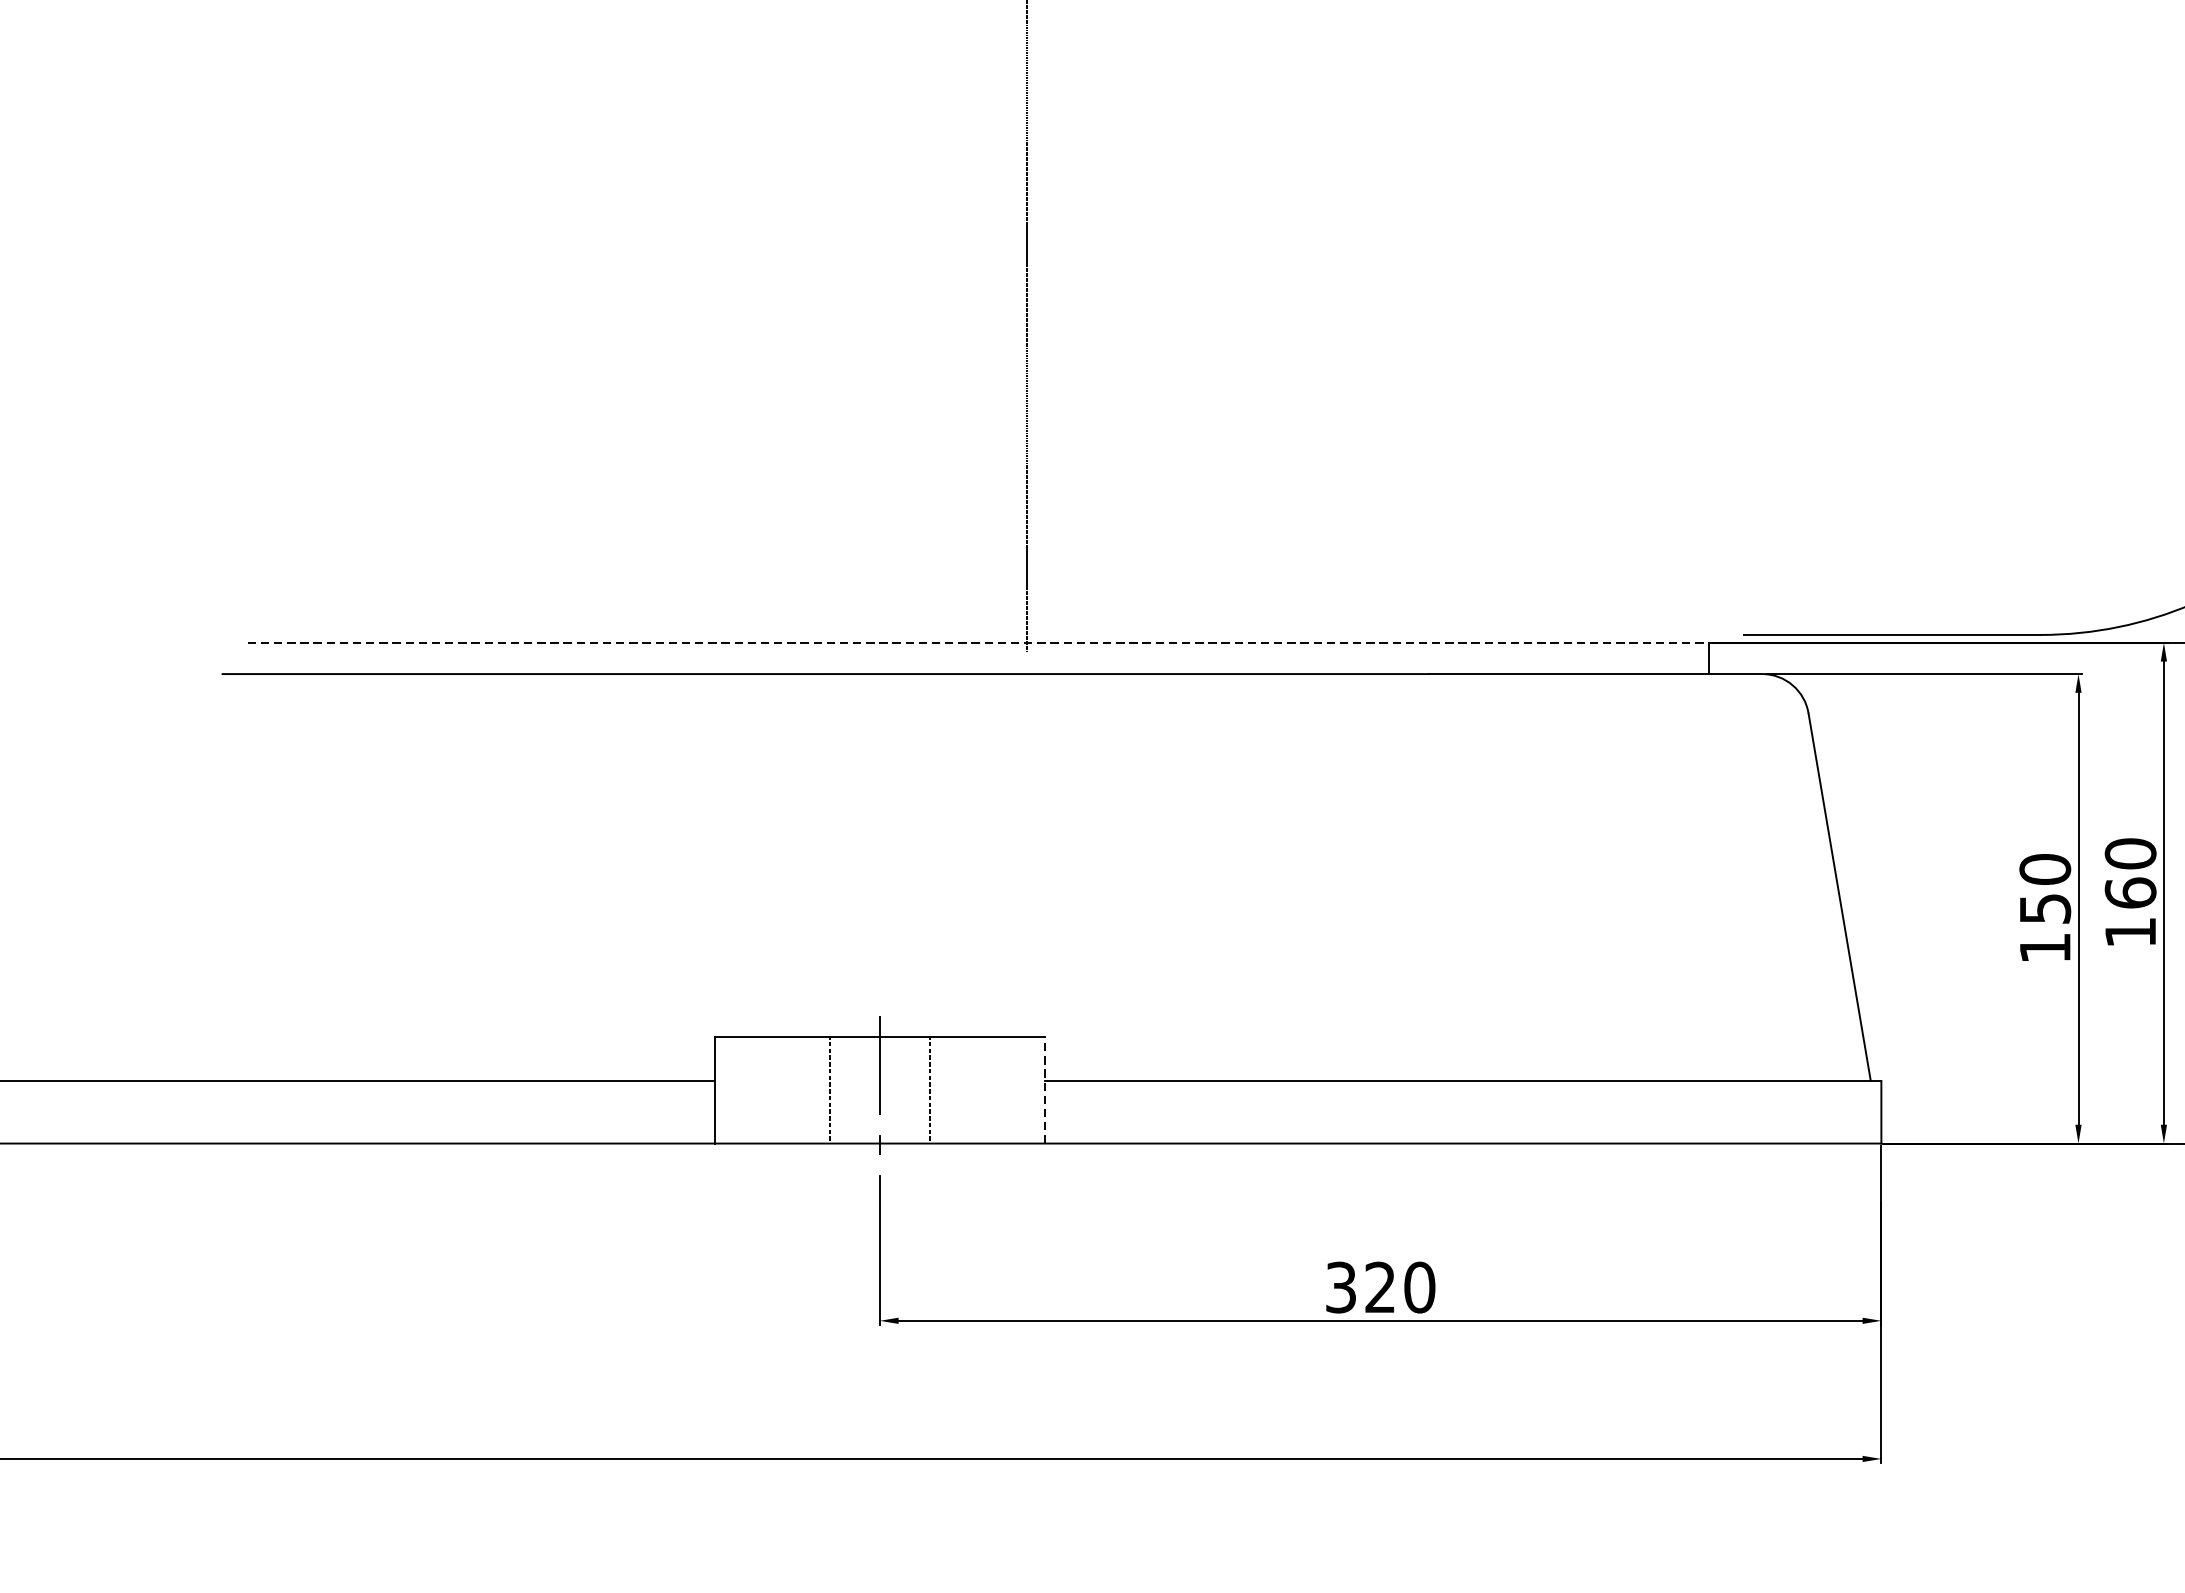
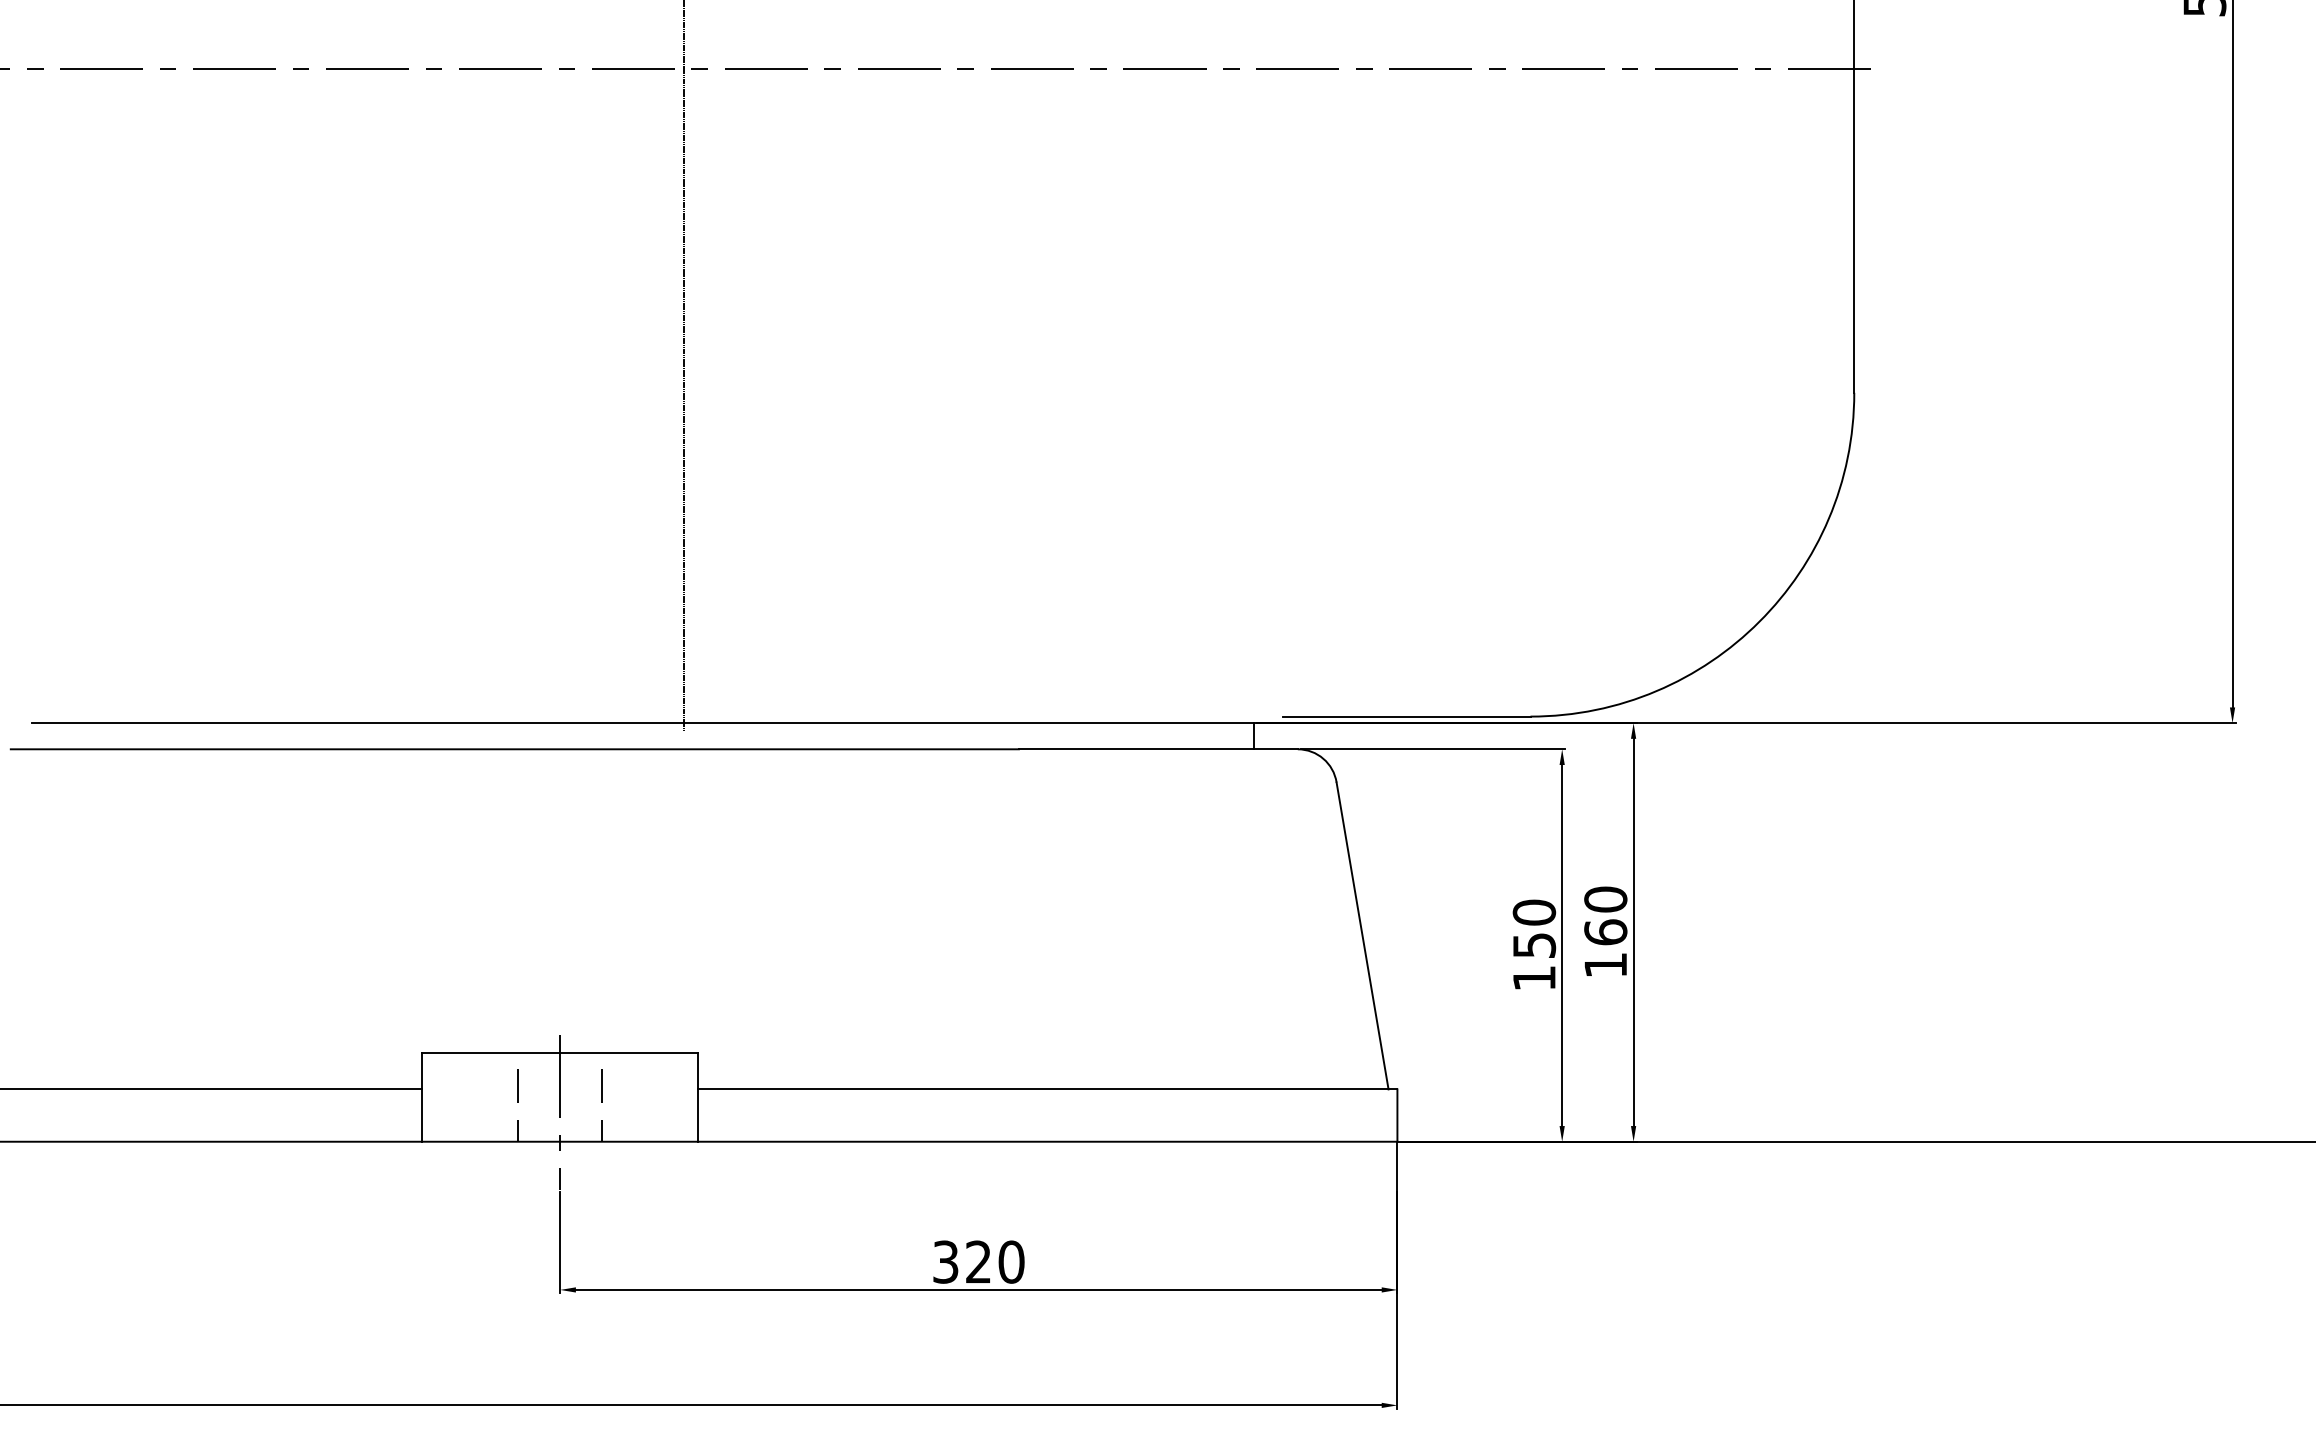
line: (978, 643) -> (642, 723), dashed -> solid
line: (1045, 1089) -> (698, 1096), dashed -> solid

